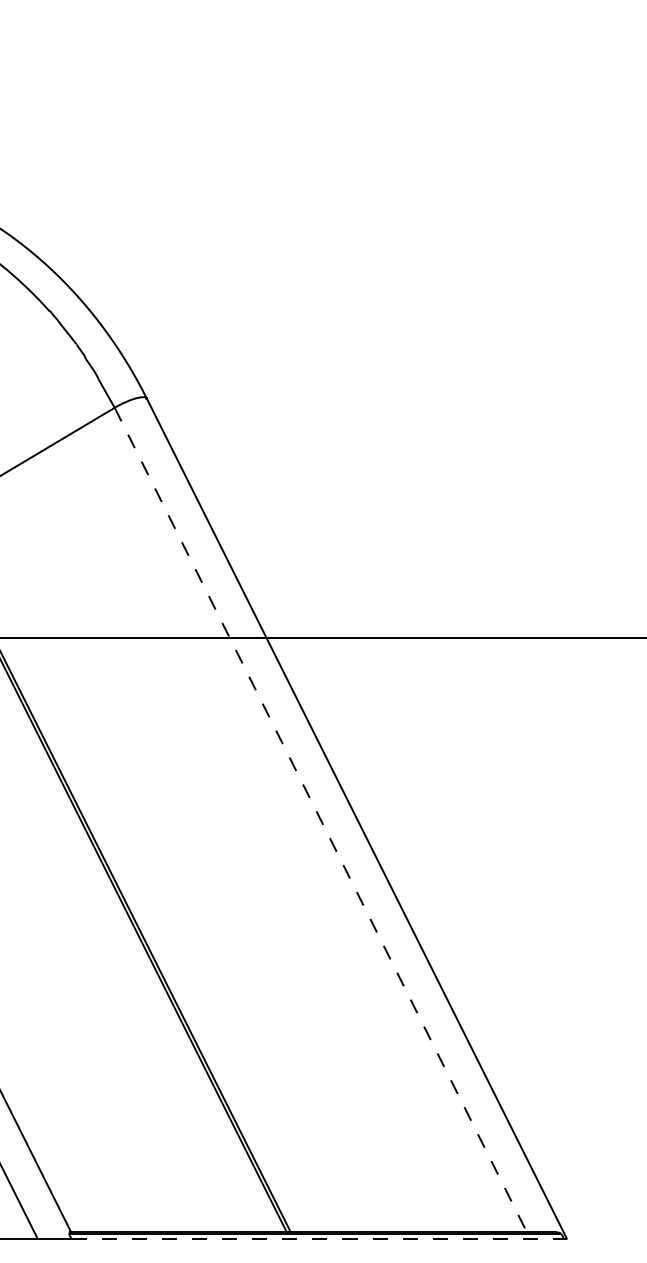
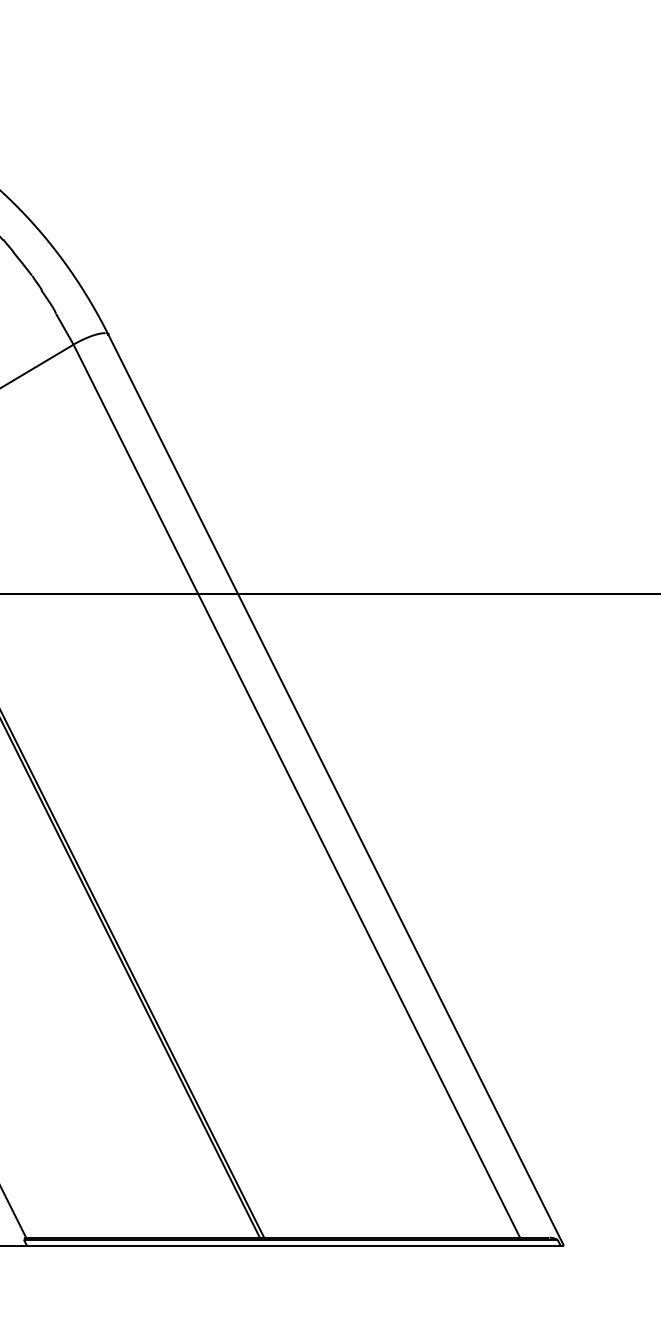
line: (320, 819) -> (296, 790), dashed -> solid
line: (318, 1239) -> (294, 1245), dashed -> solid

